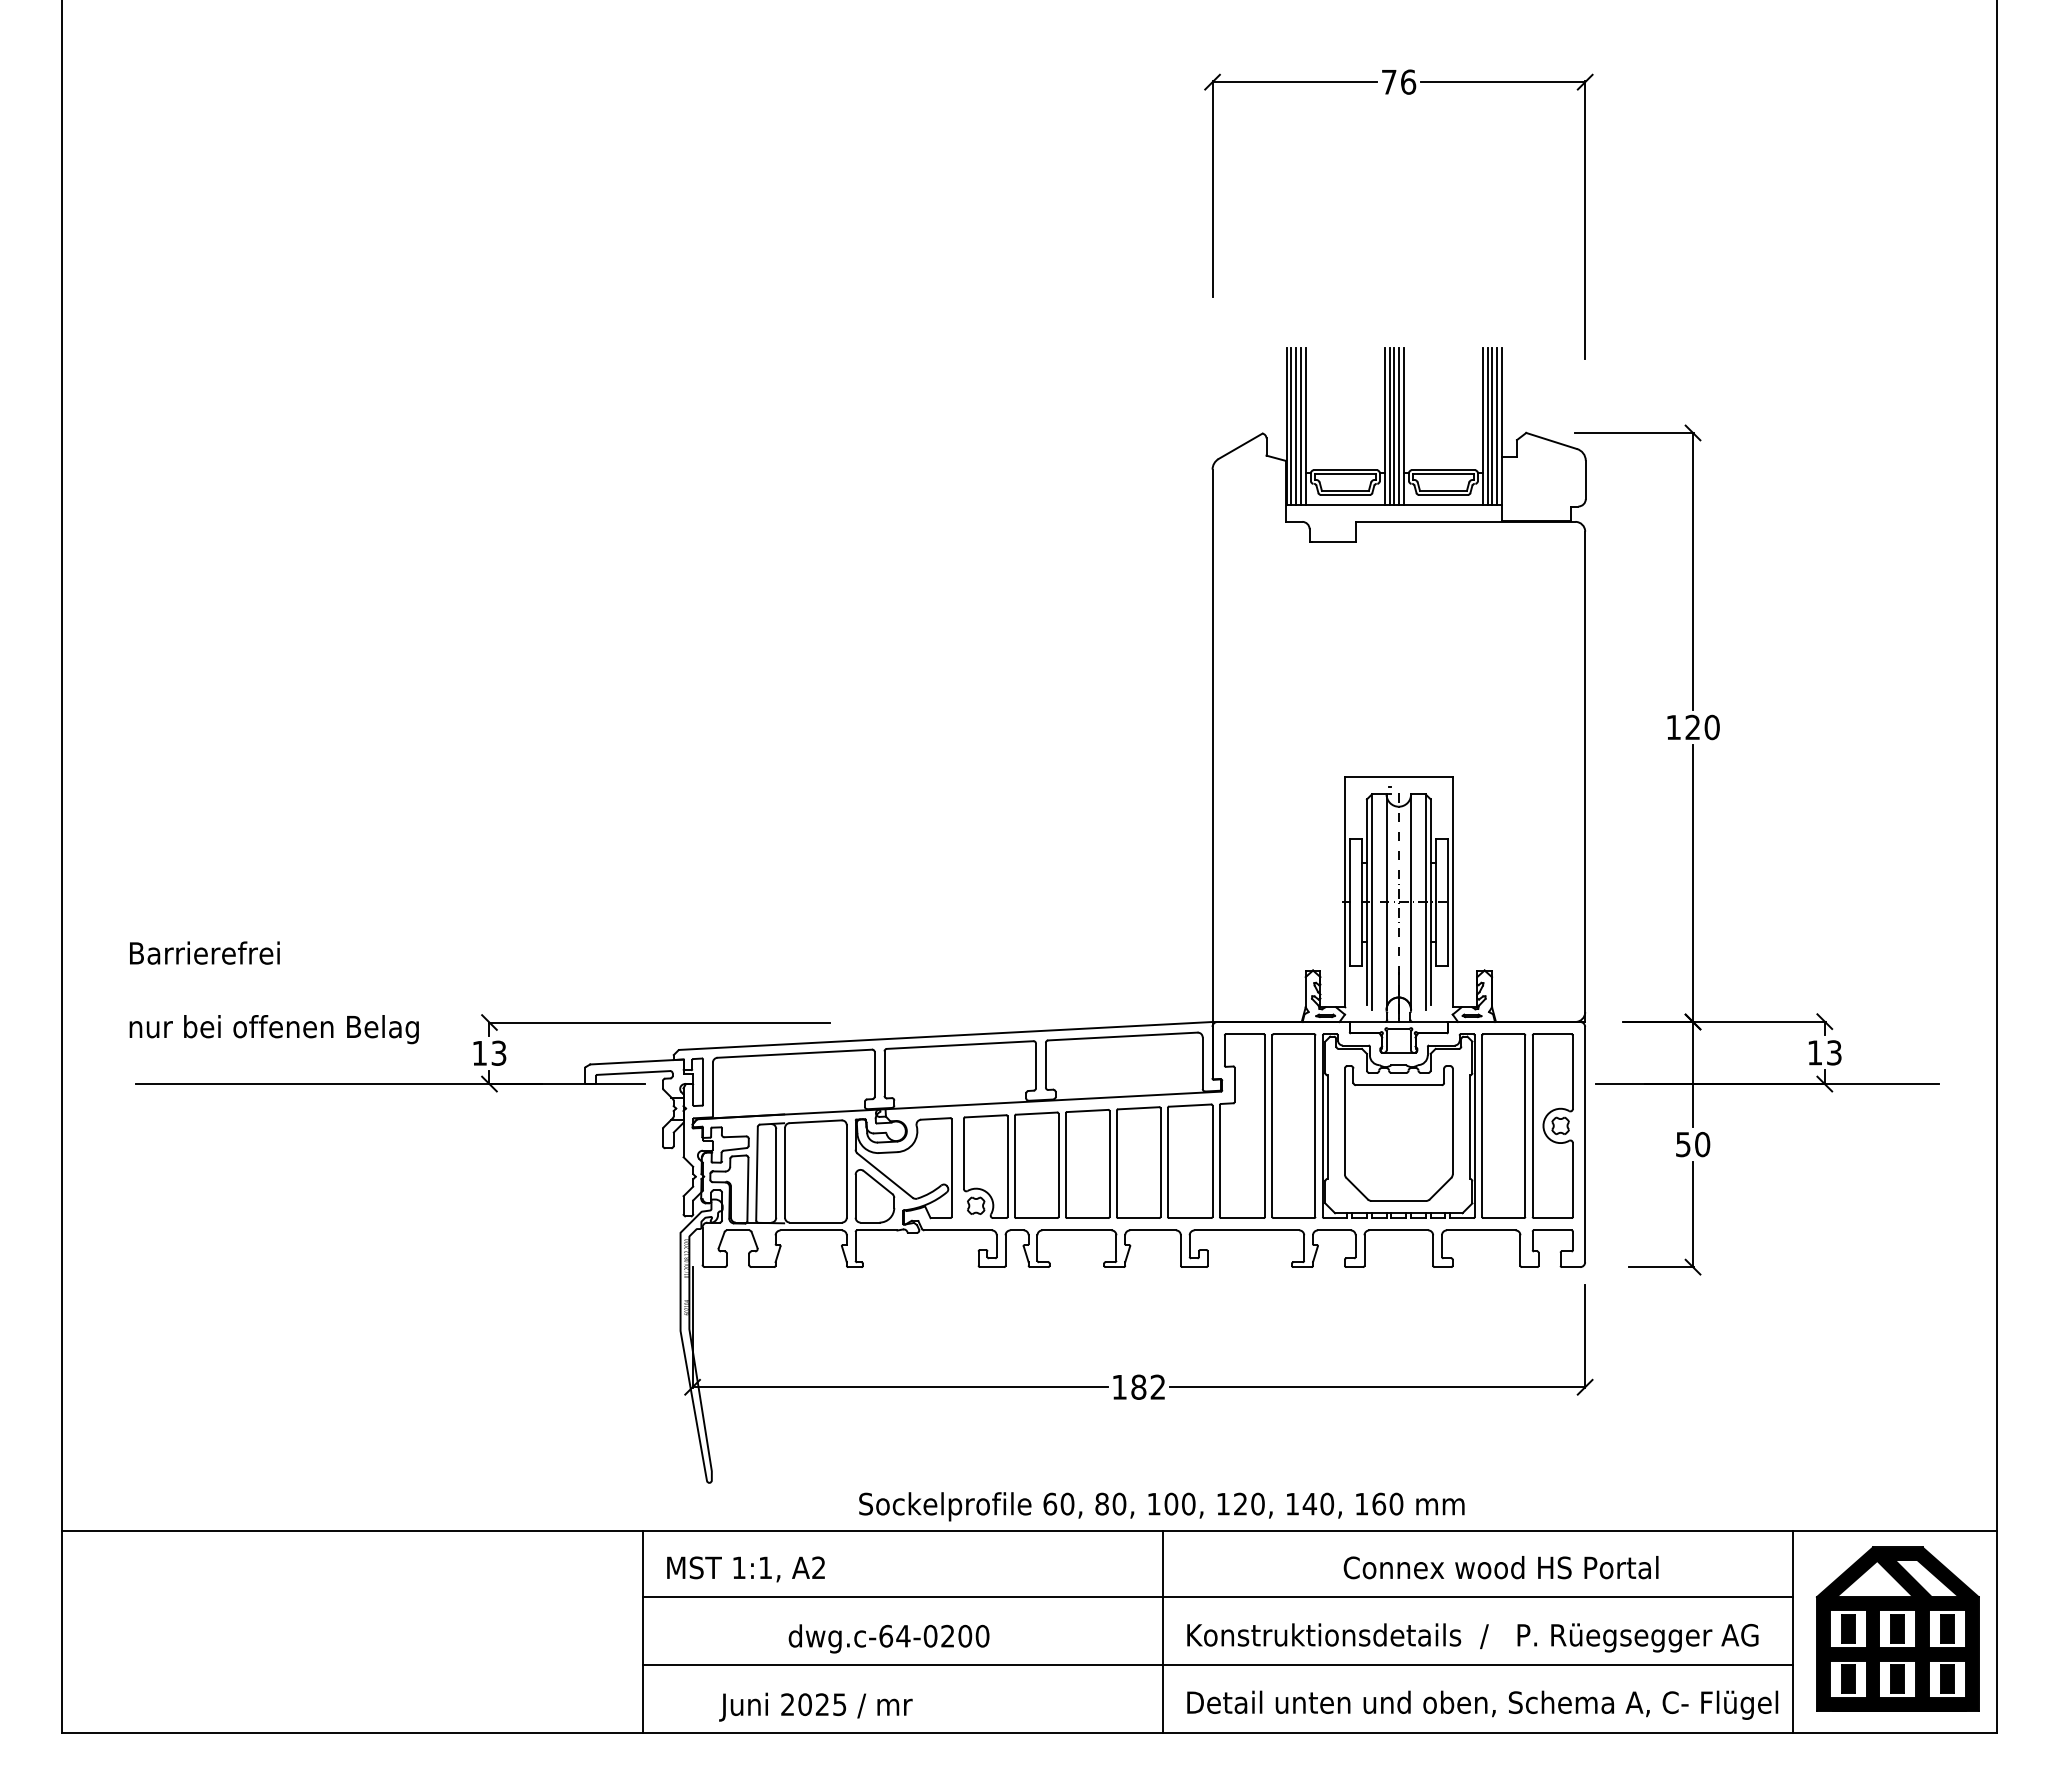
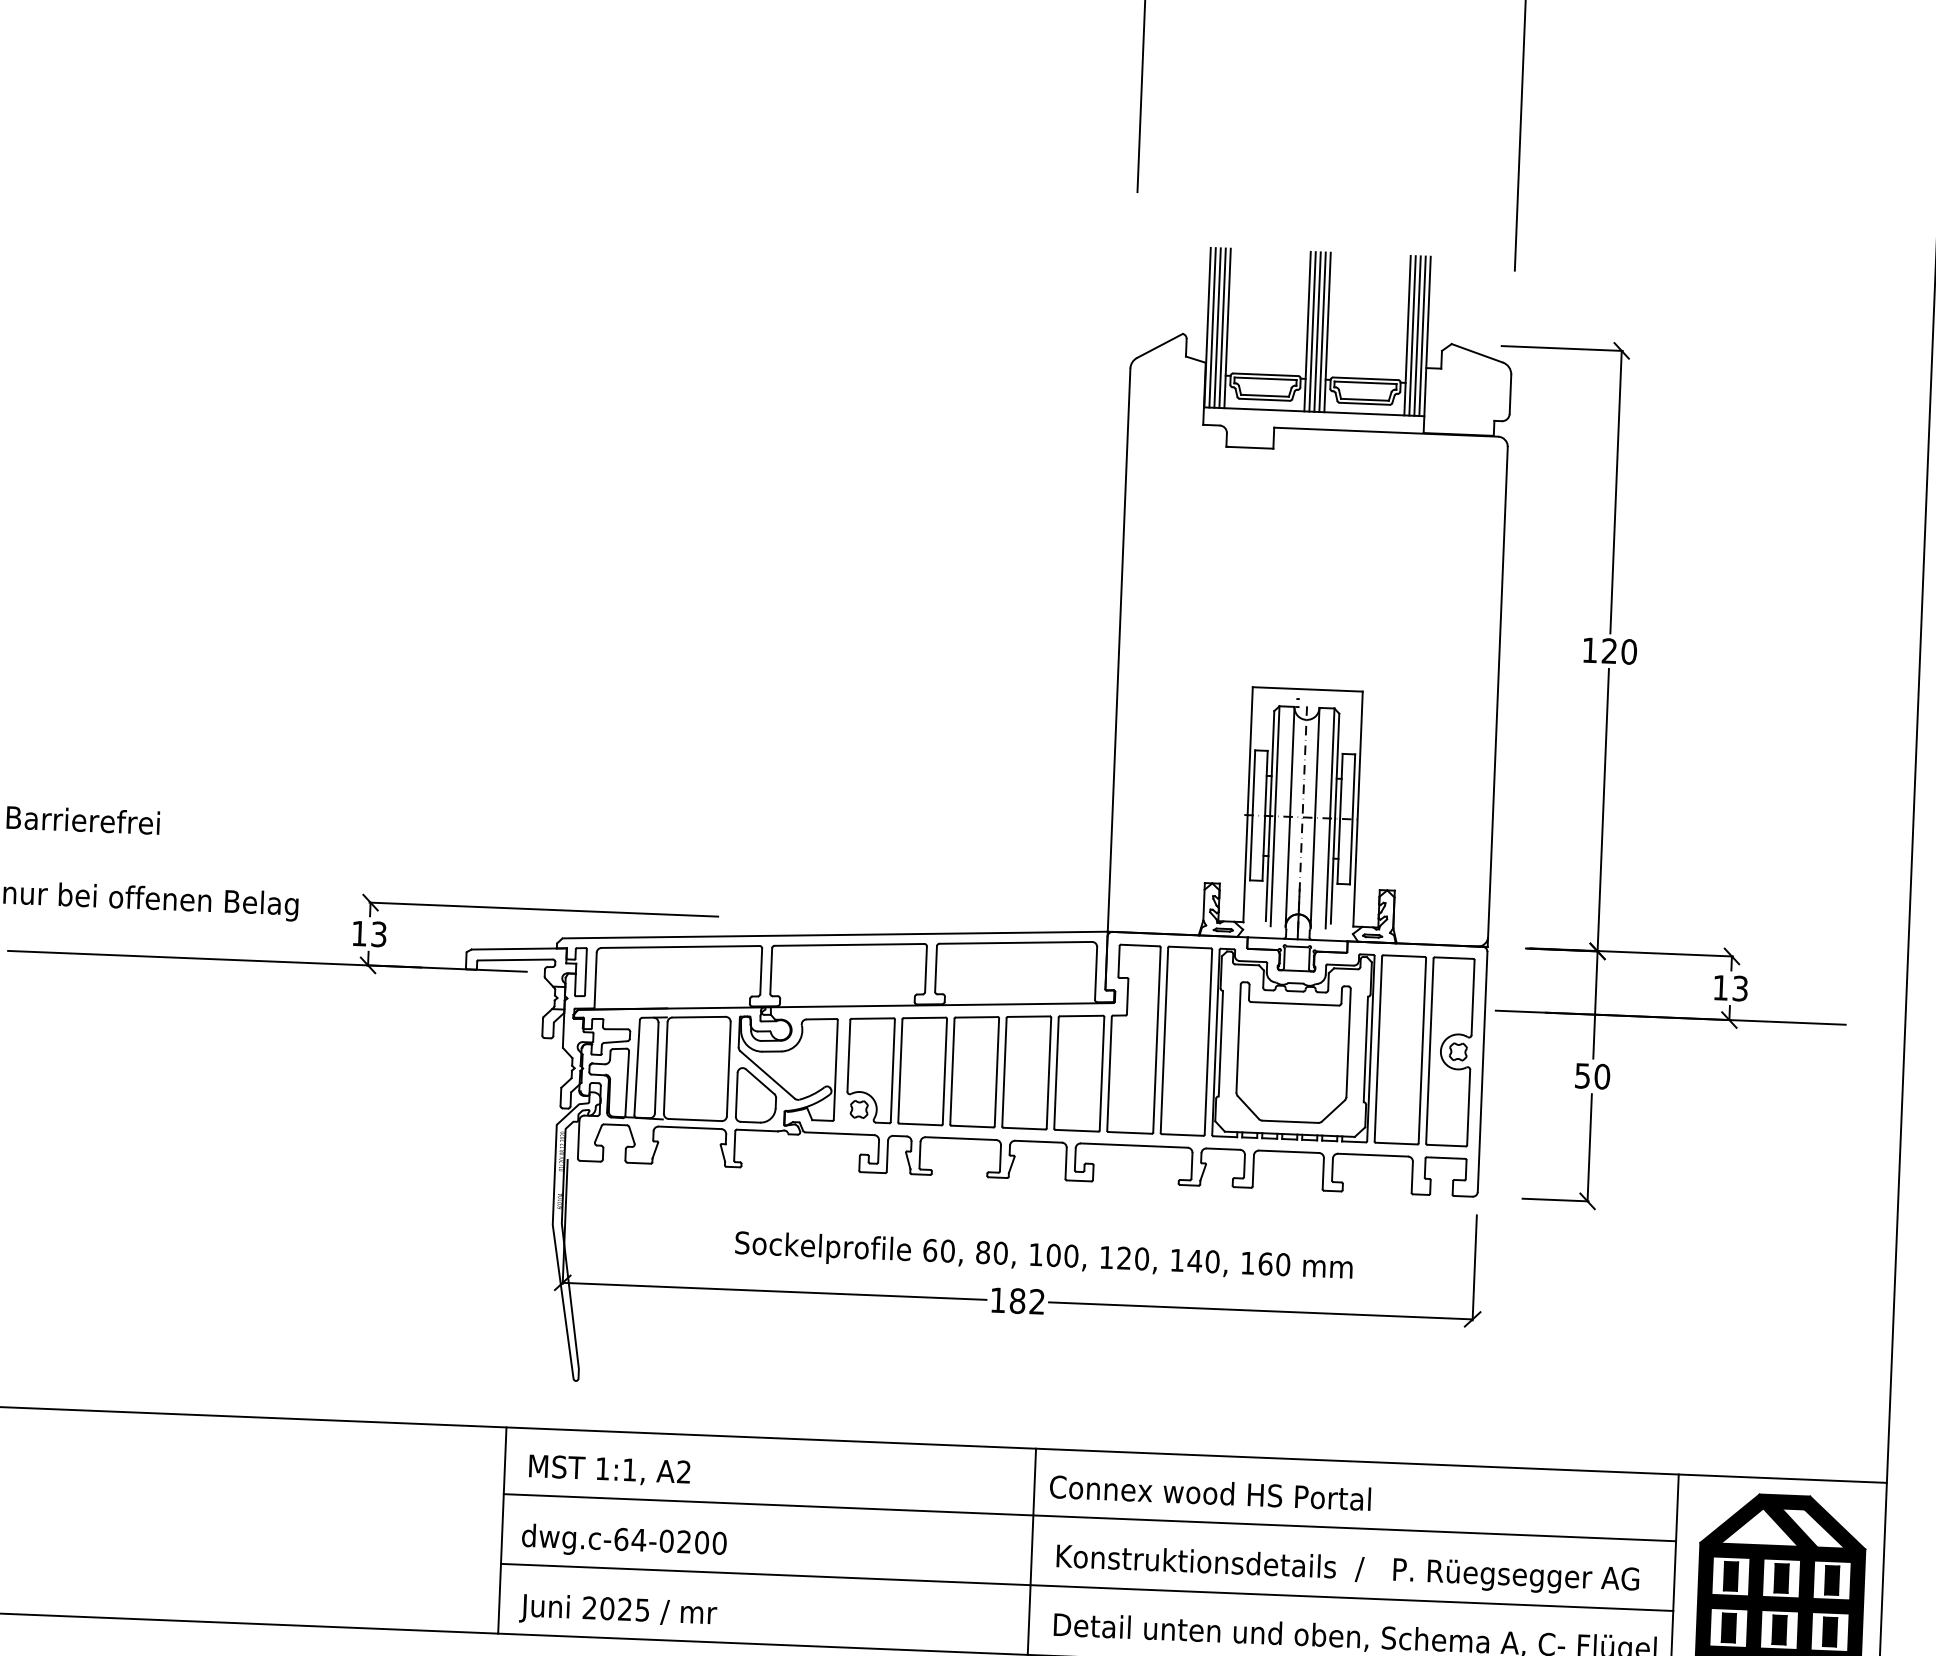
text: (1161, 1506) -> (1043, 1257), moved
text: (1500, 1567) -> (1209, 1492), moved
text: (888, 1638) -> (623, 1541), moved
text: (815, 1706) -> (617, 1611), moved

